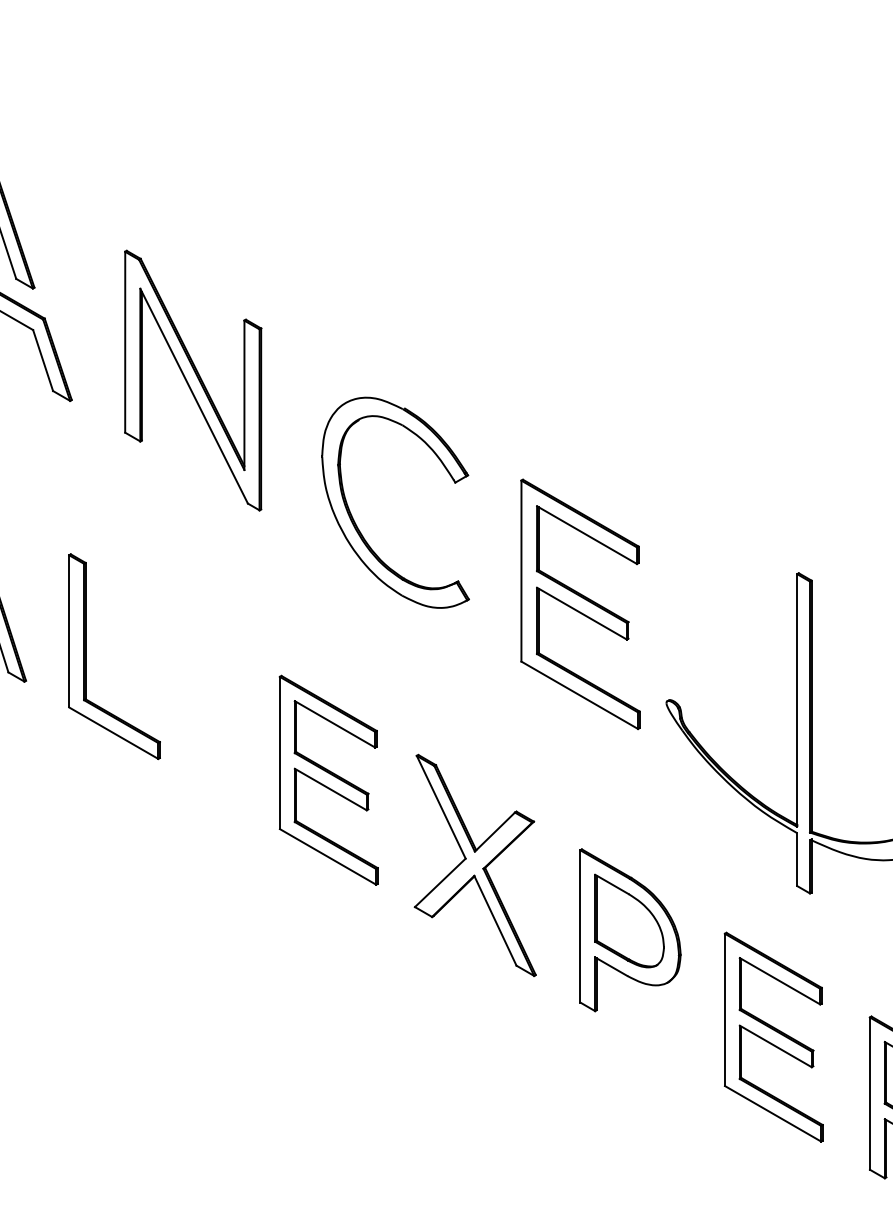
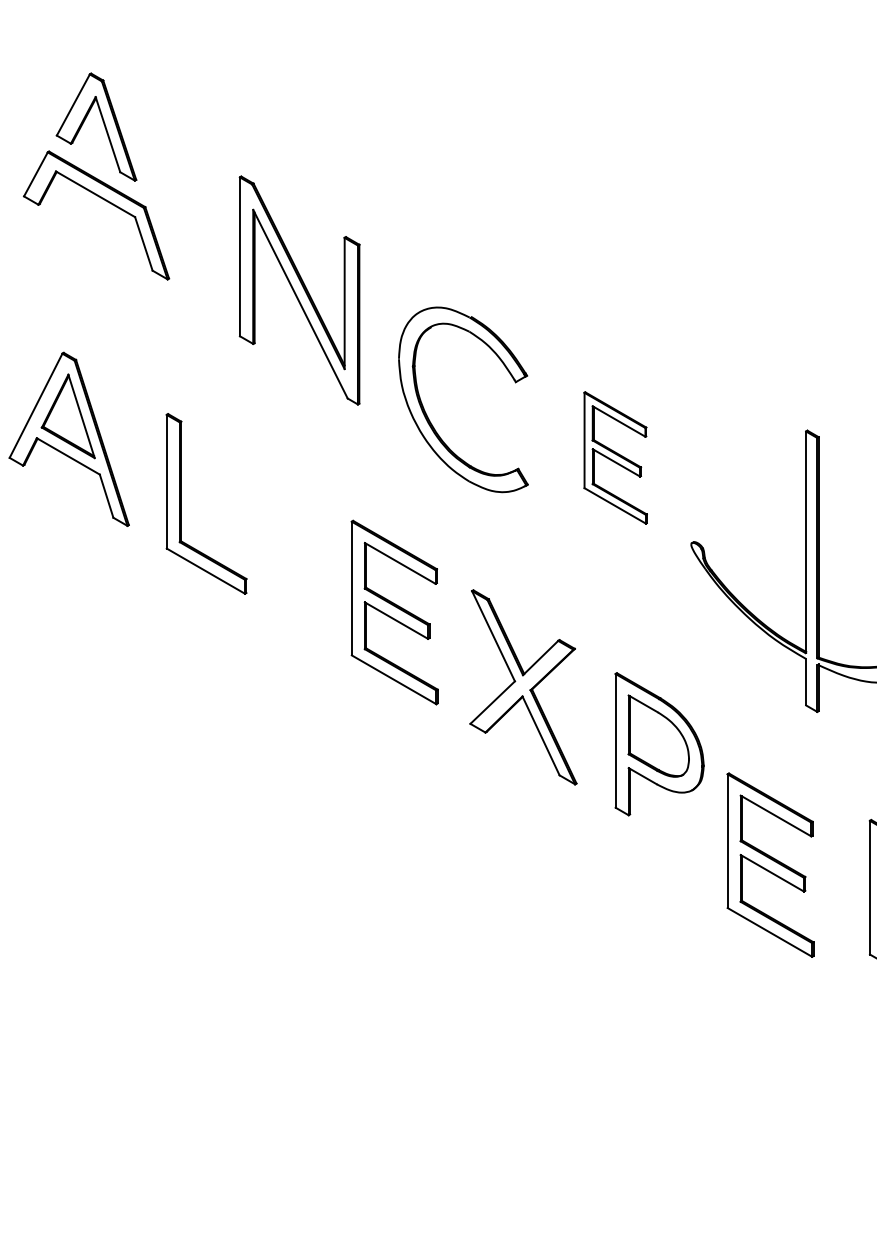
part: (193, 380) -> (299, 290), moved
part: (356, 524) -> (429, 418), moved
part: (580, 603) -> (615, 457), size x0.6
part: (773, 1036) -> (770, 864), moved

